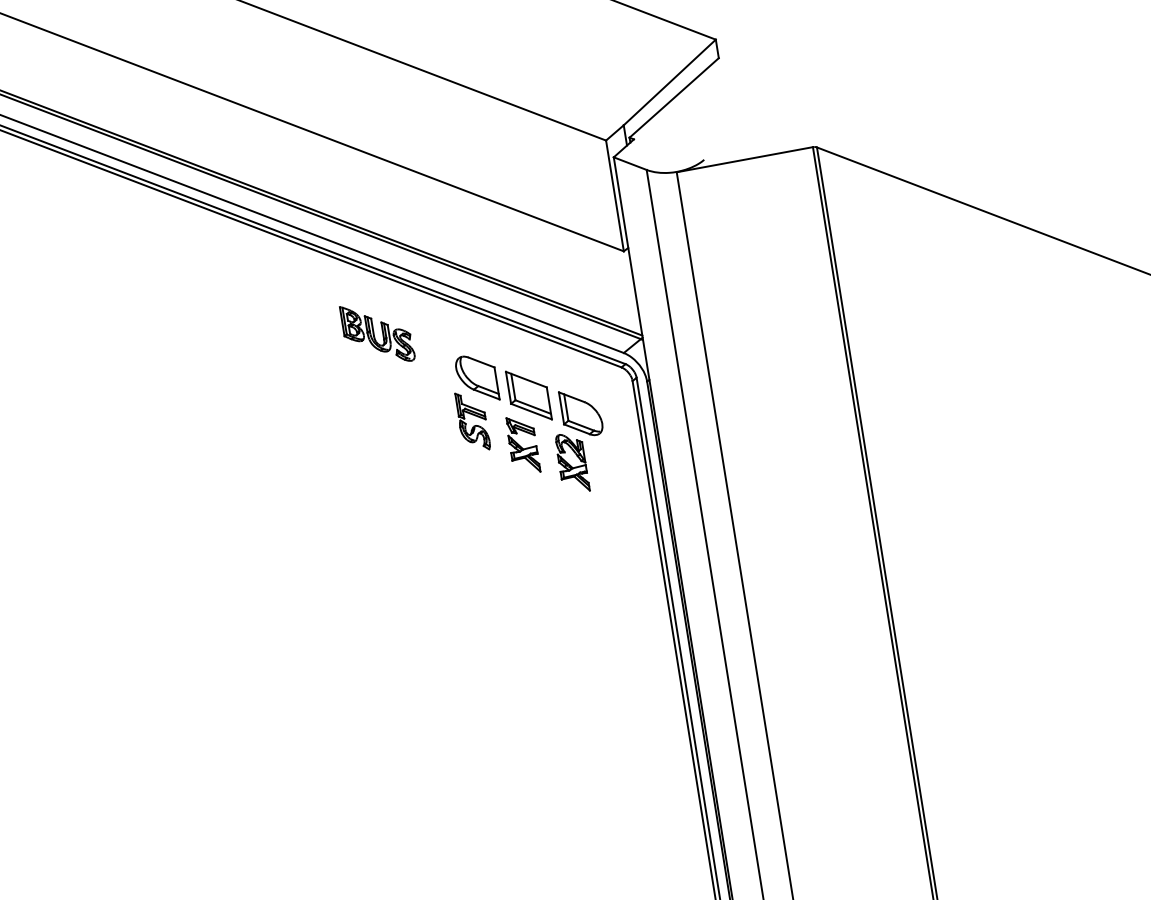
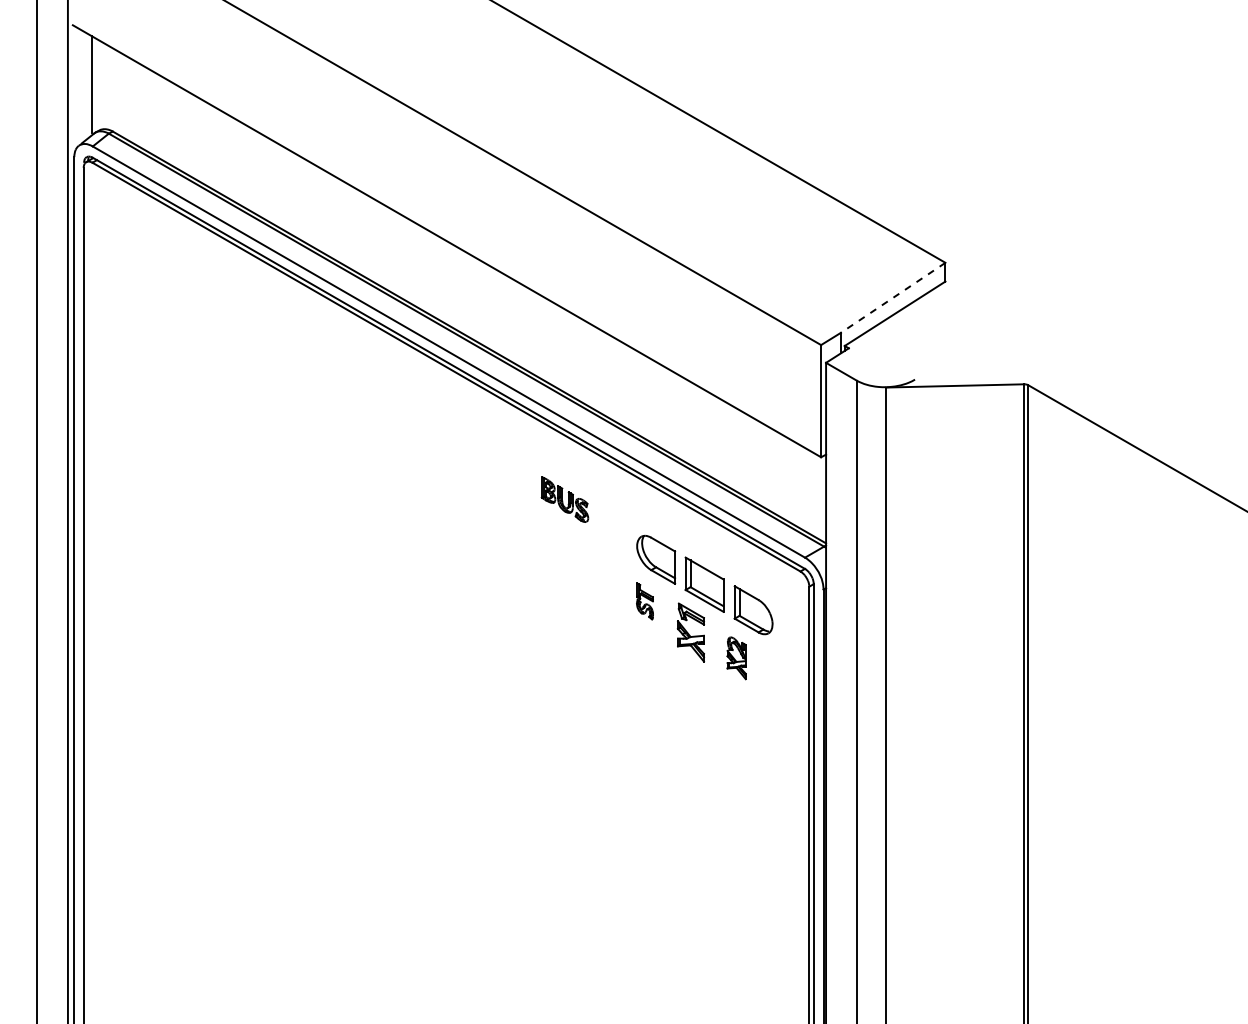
line: (670, 82) -> (893, 297), solid -> dashed
part: (377, 333) -> (564, 499), size x0.7
part: (472, 421) -> (644, 601), size x0.6
part: (572, 463) -> (736, 658), size x0.7

